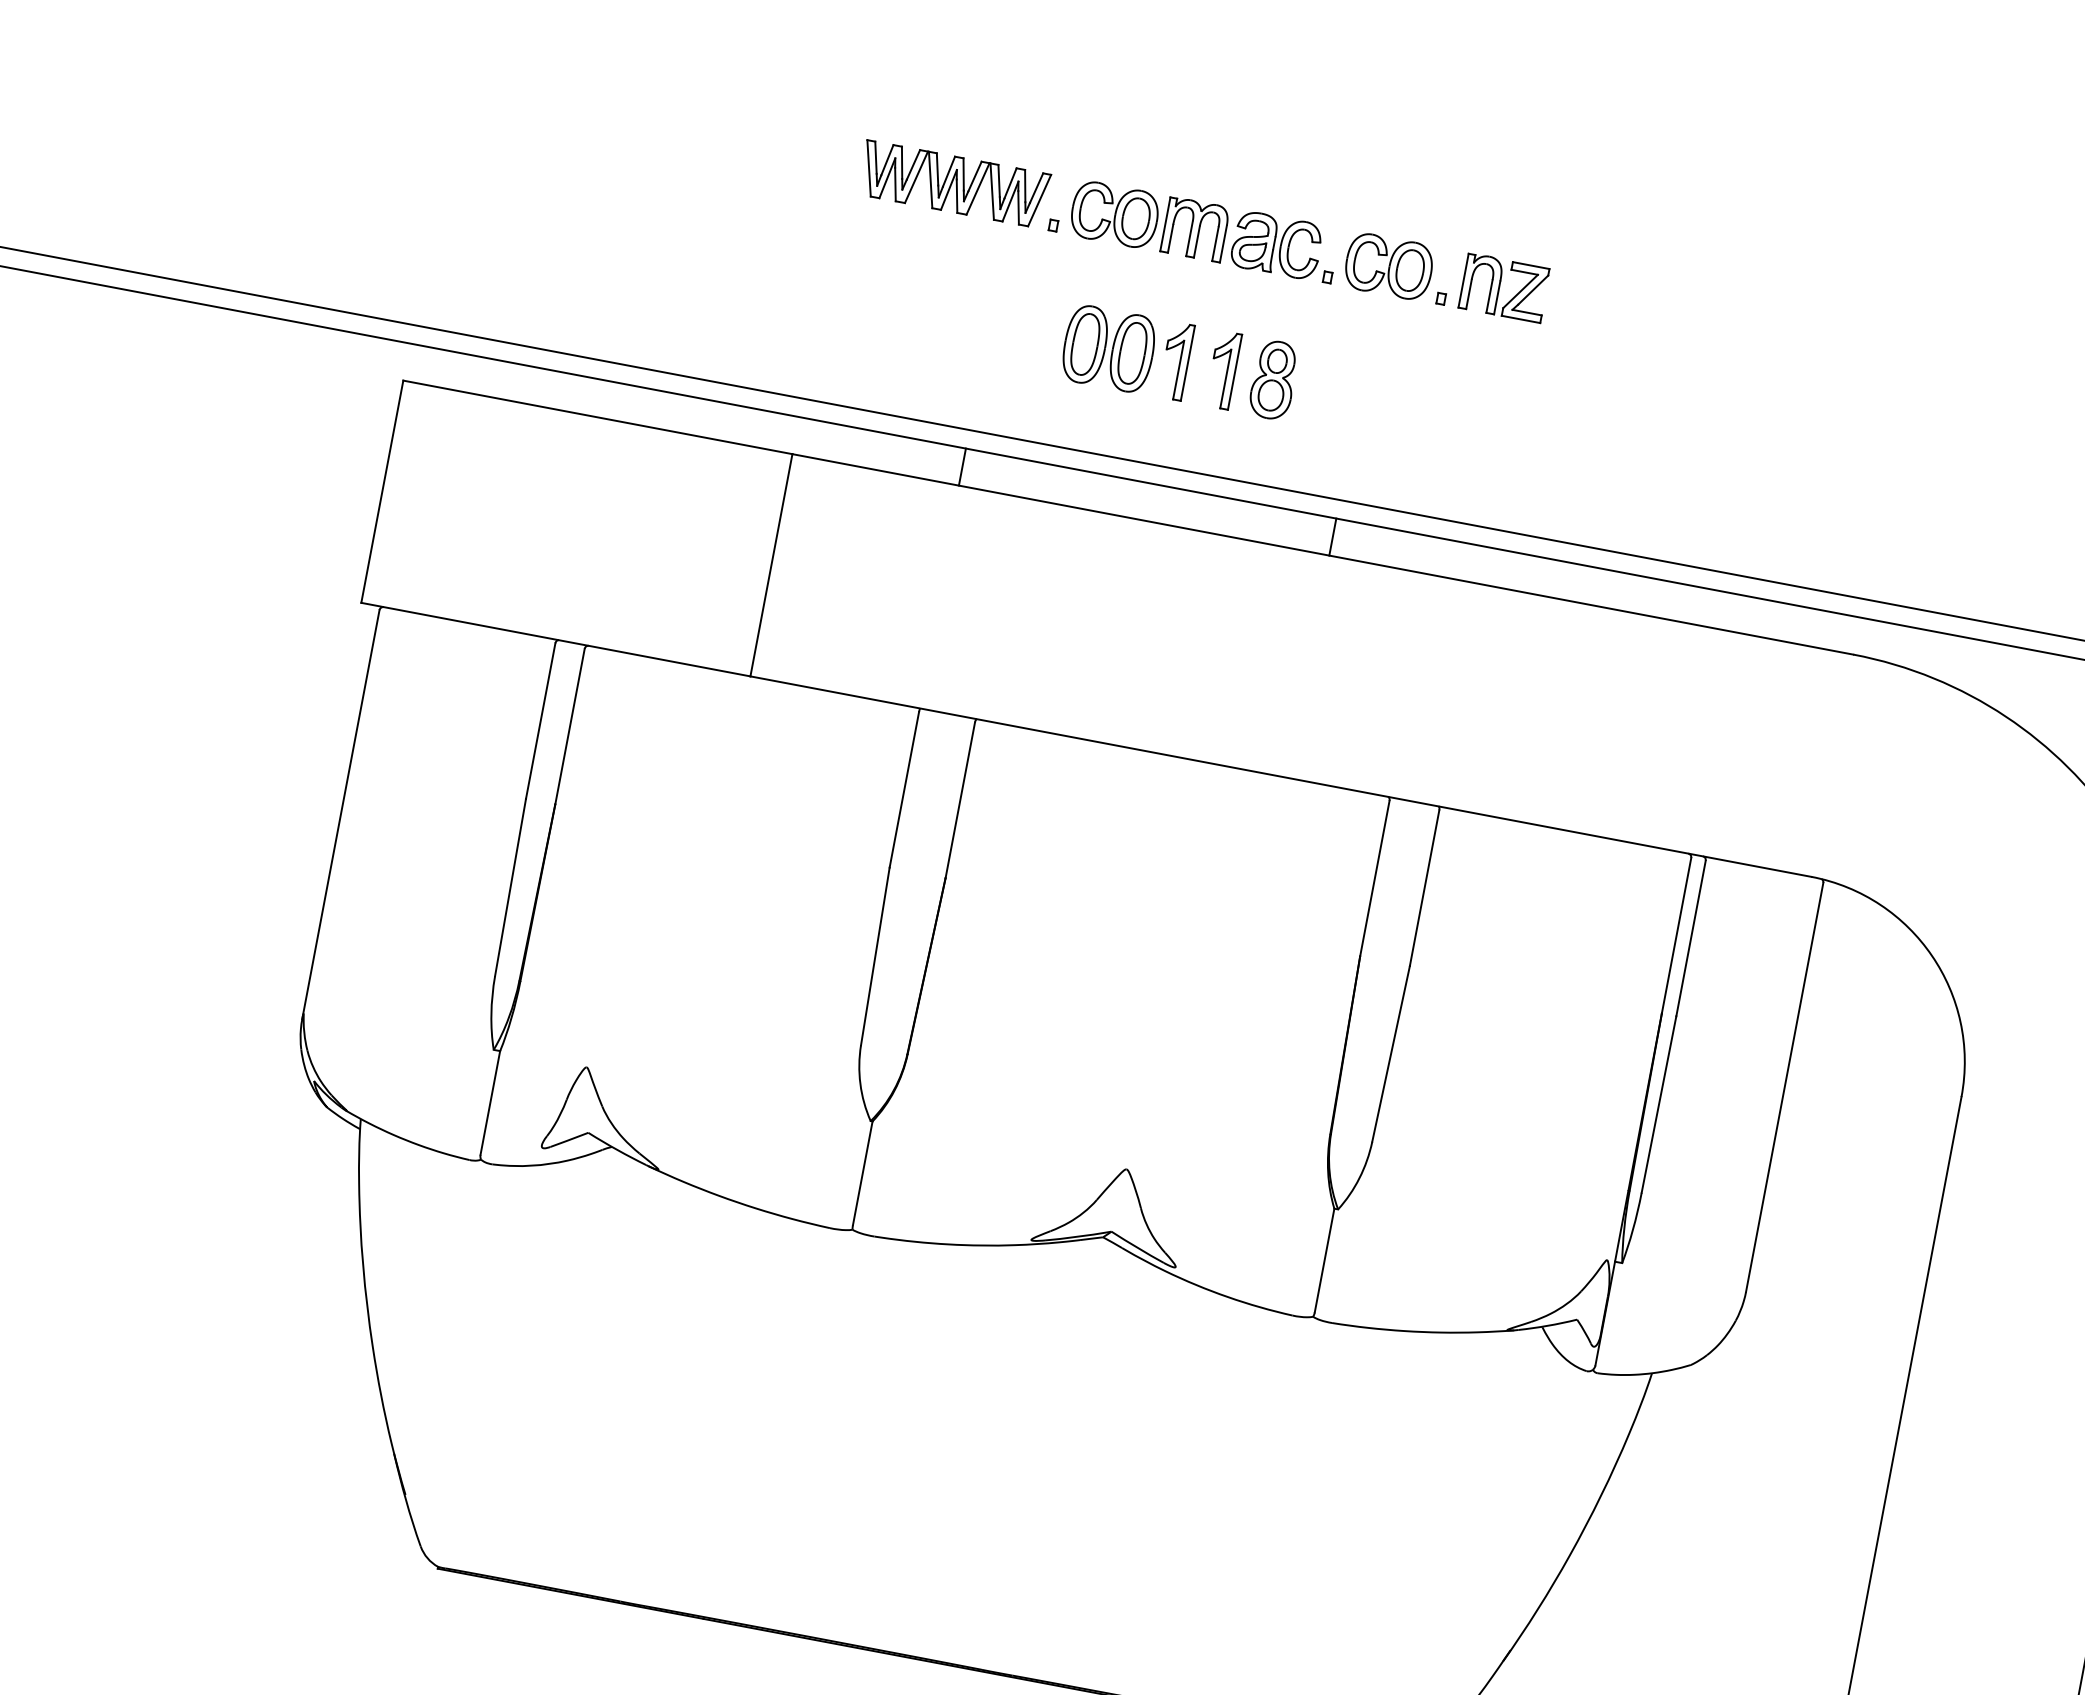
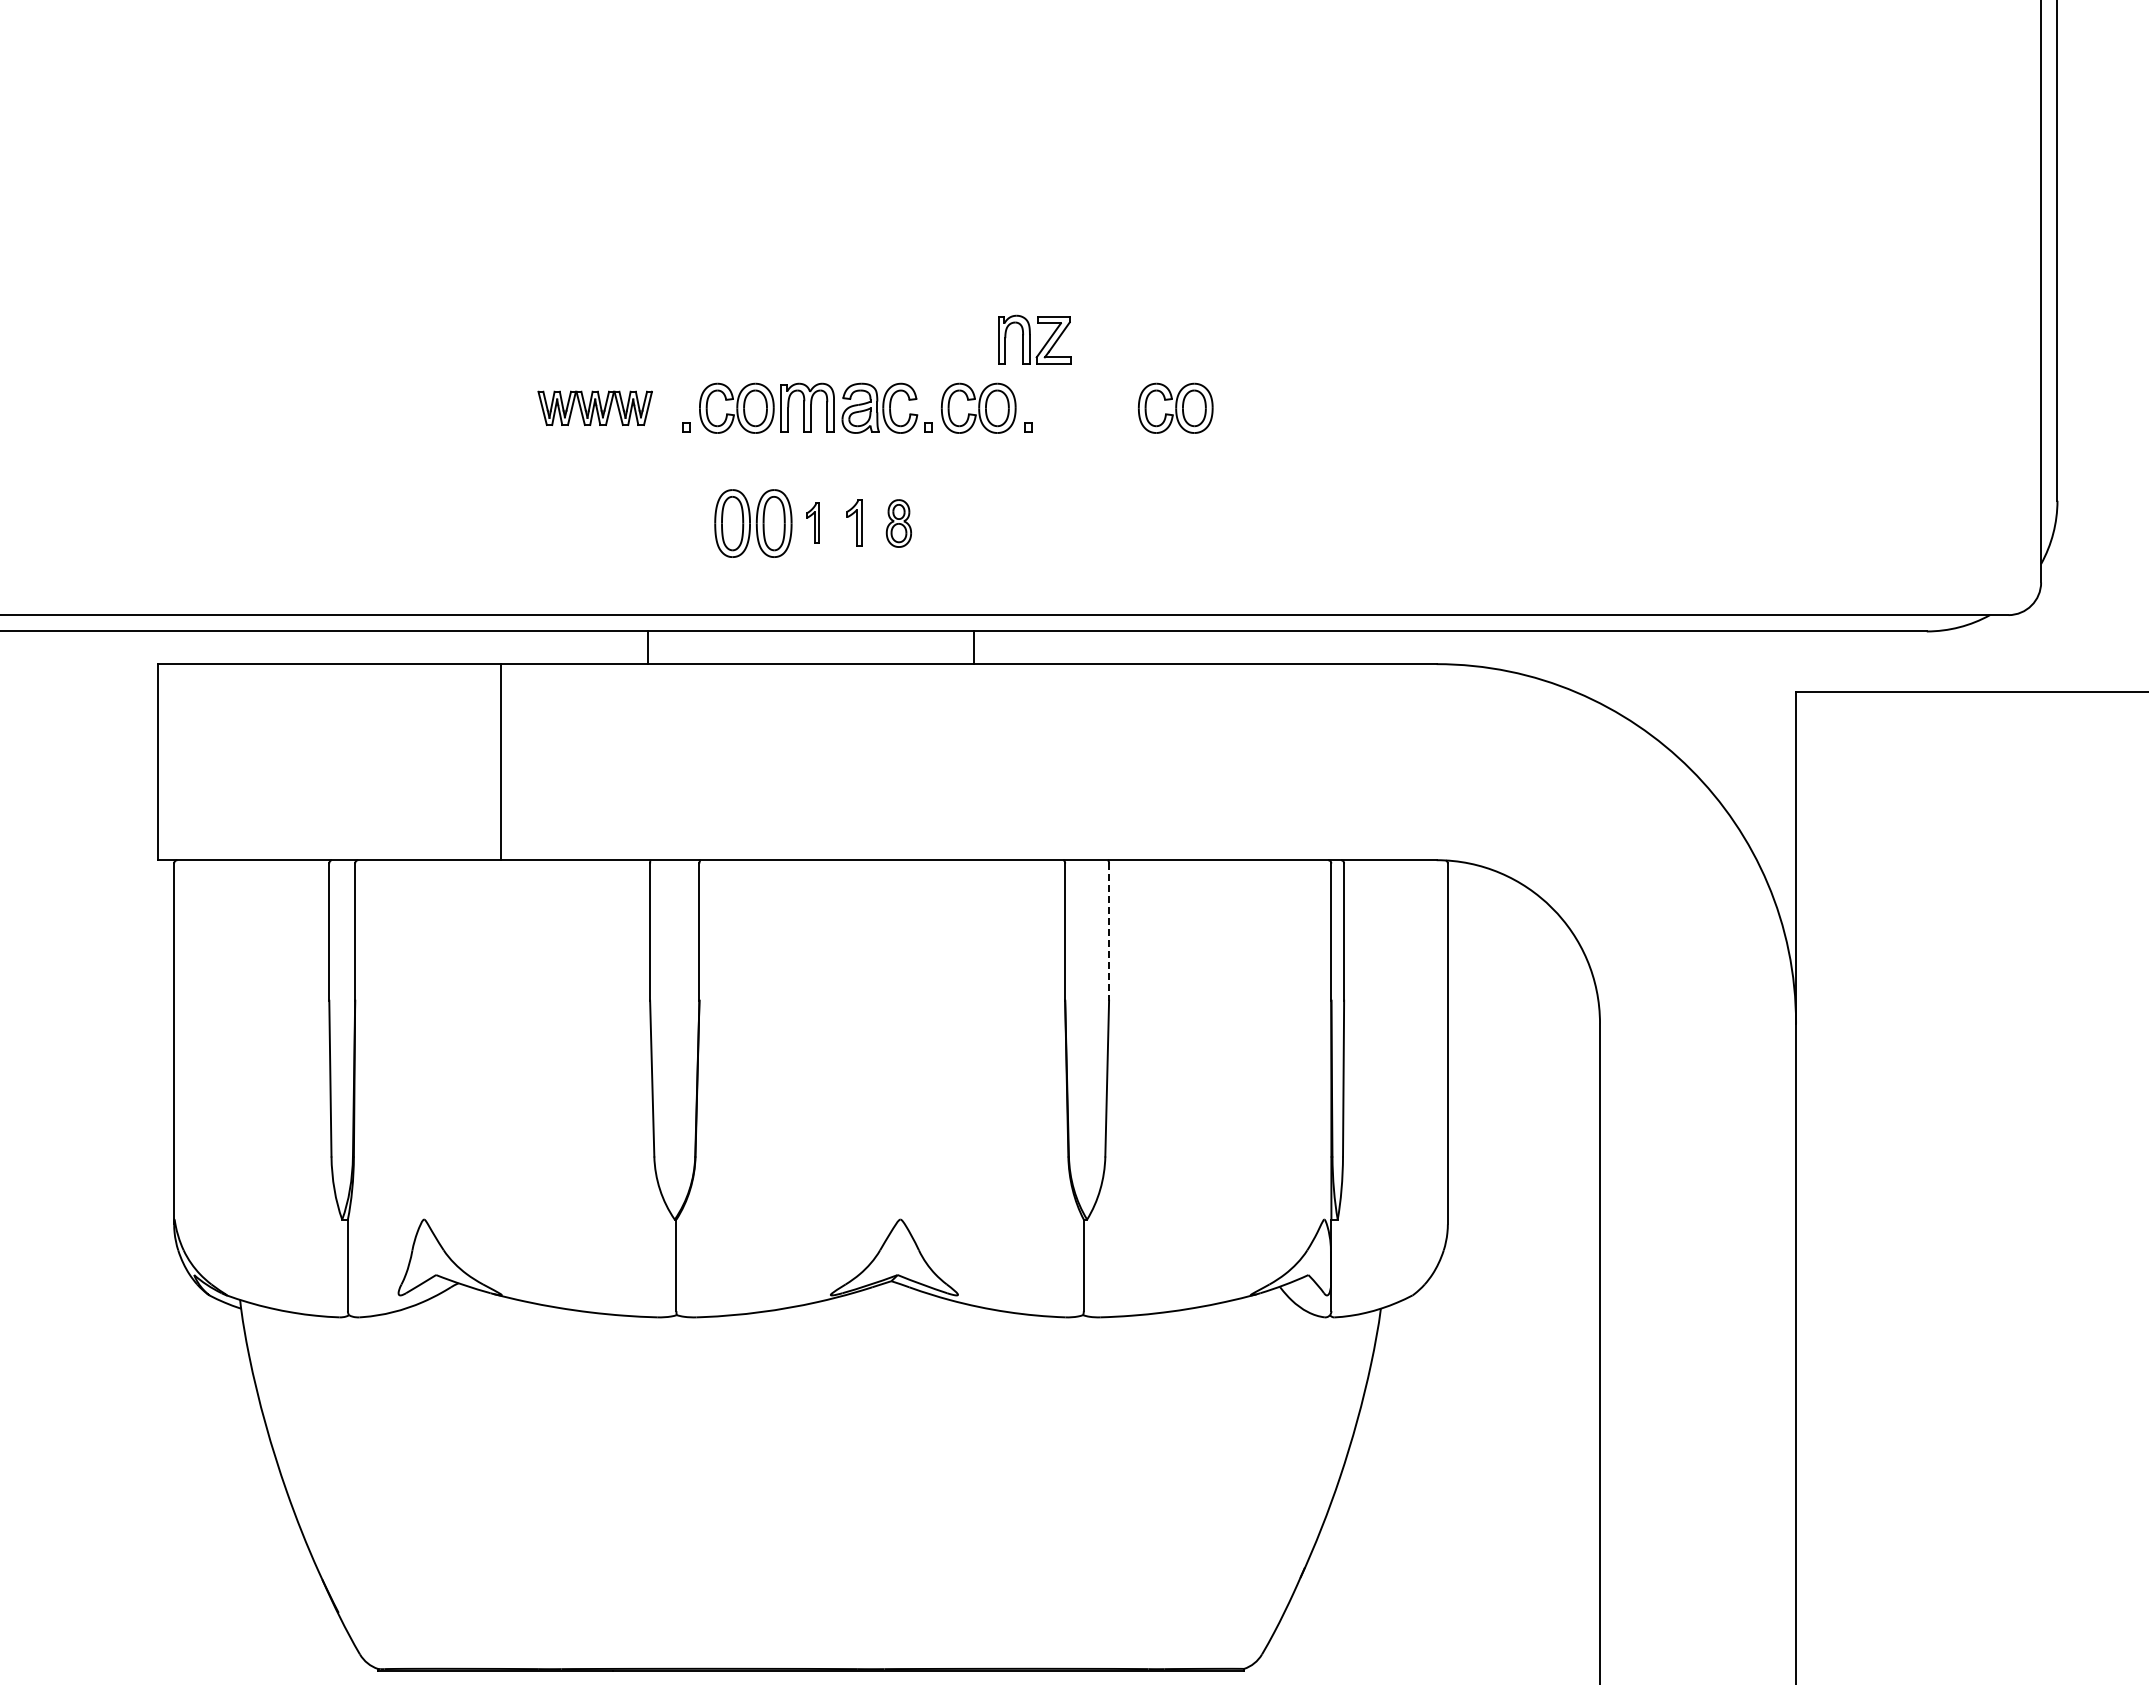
part: (954, 184) -> (595, 408), size x0.7
part: (1504, 287) -> (1034, 339), moved
part: (1612, 307) -> (1175, 407), added
part: (1176, 360) -> (812, 522), size x0.6
part: (1223, 369) -> (854, 522), size x0.7
part: (1273, 379) -> (898, 523), size x0.7
line: (1424, 888) -> (1109, 932), solid -> dashed

